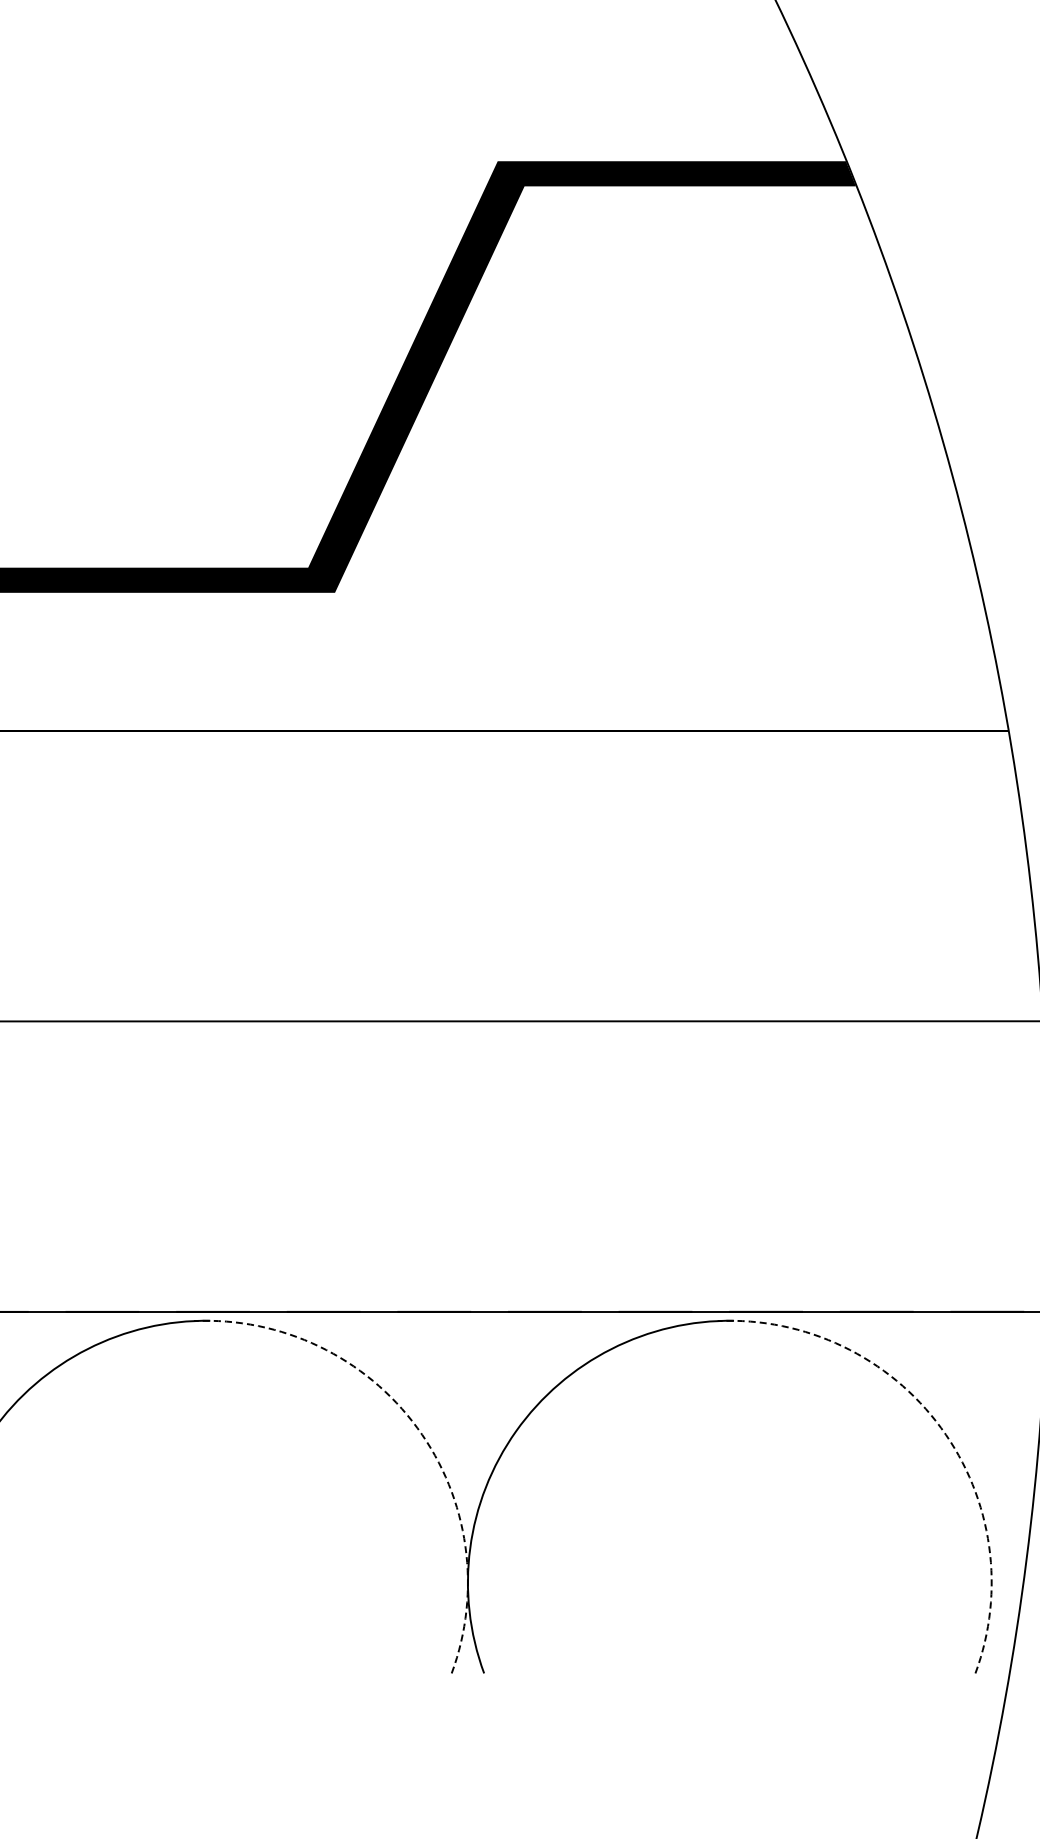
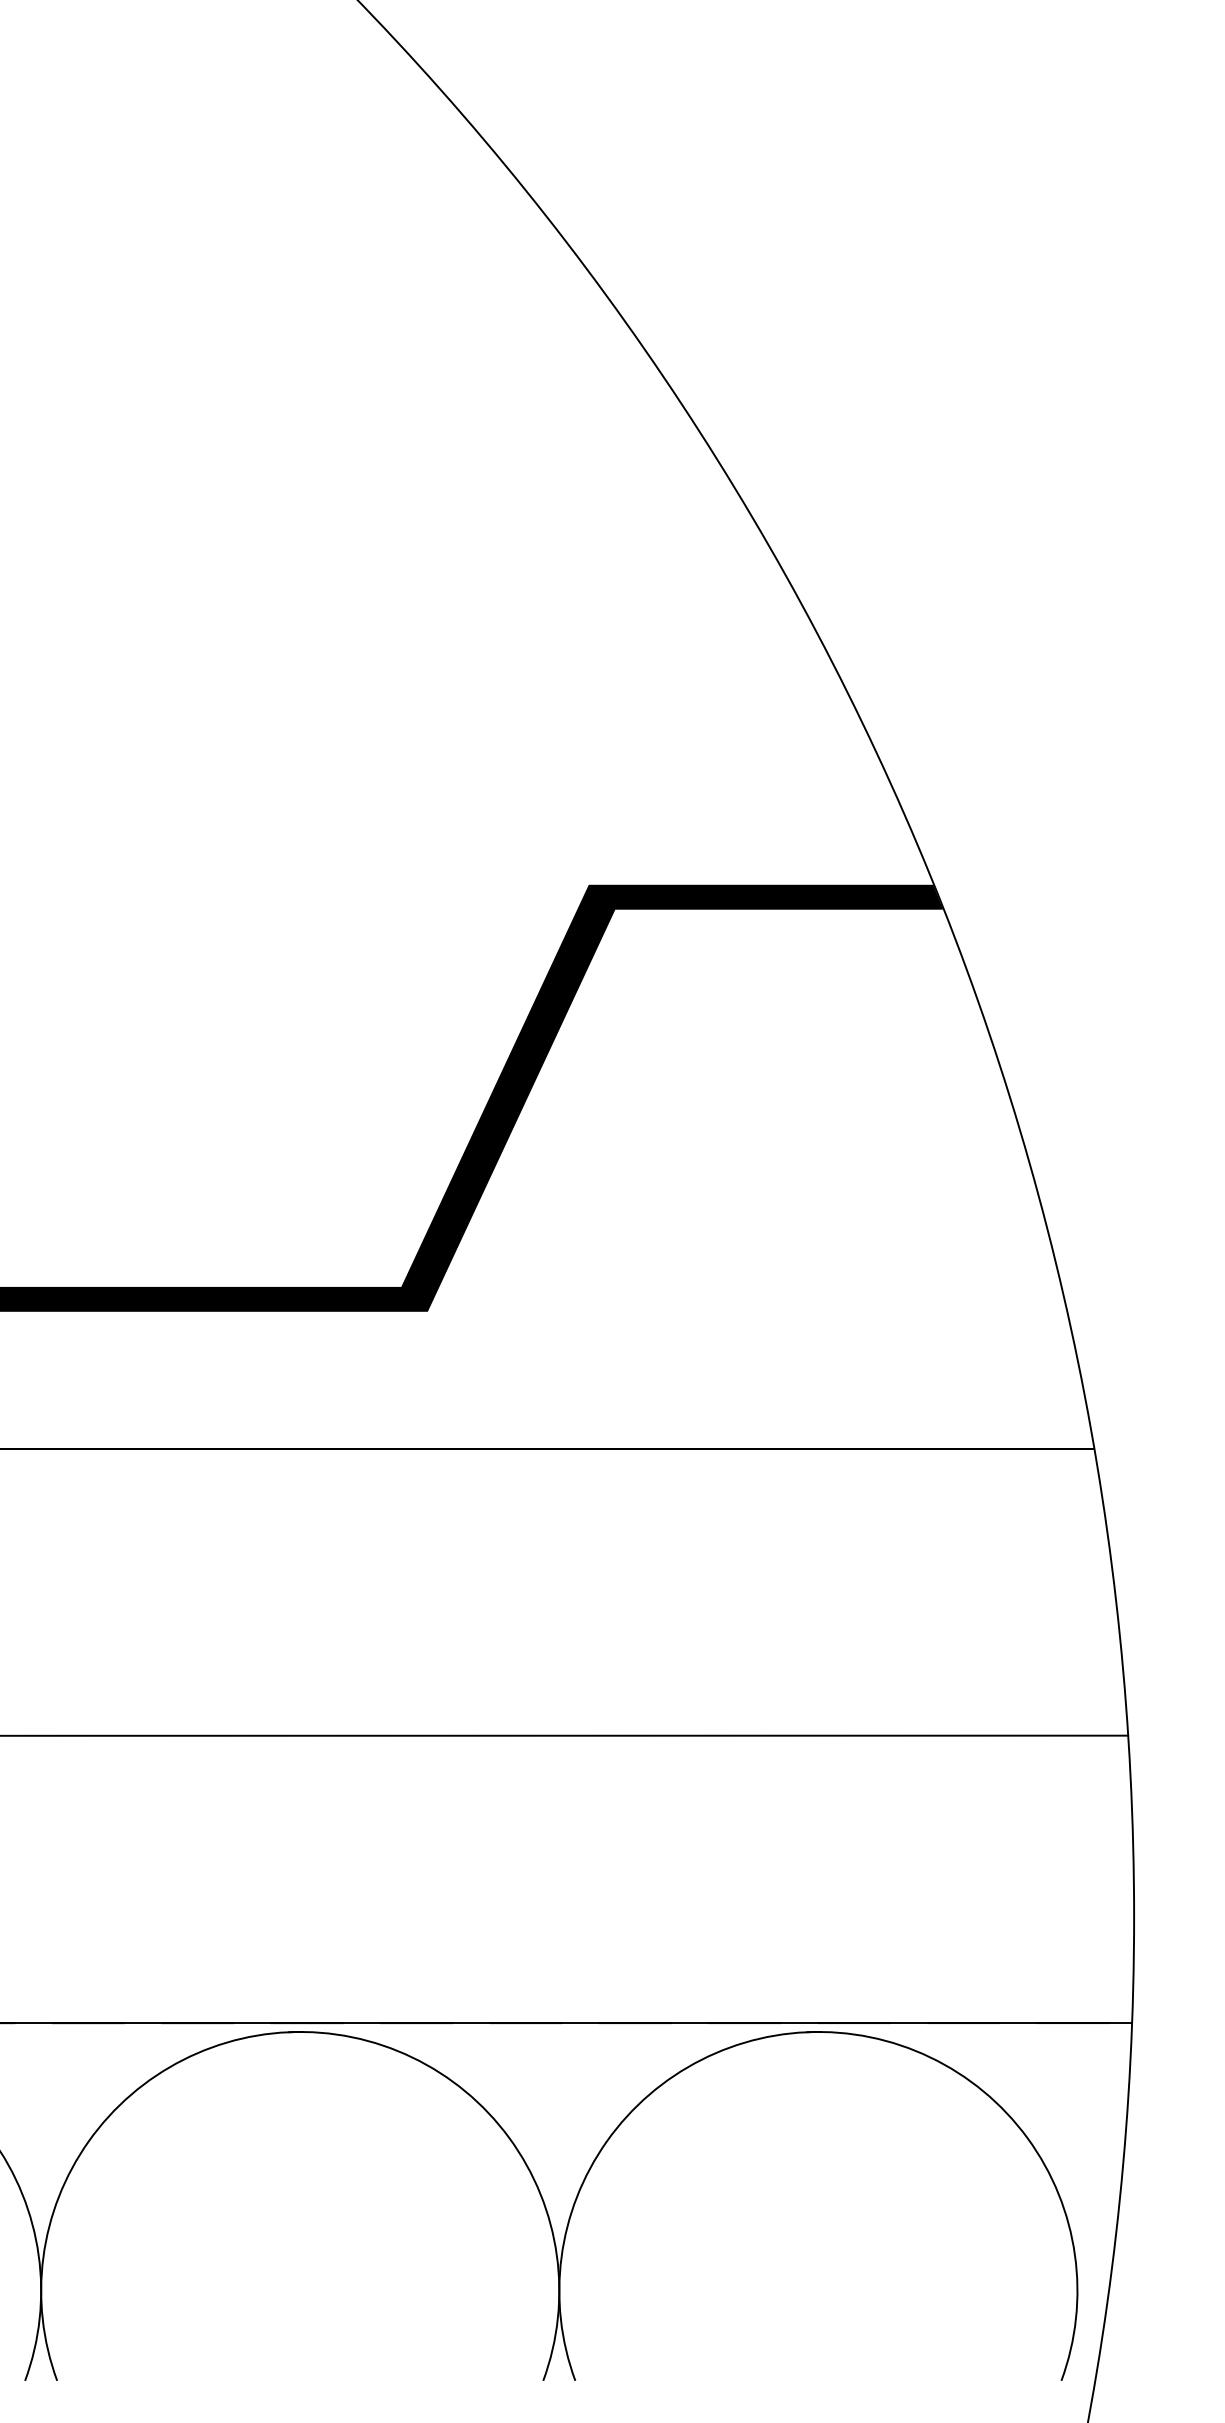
arc: (417, 1428) -> (509, 2138), dashed -> solid
arc: (941, 1428) -> (1027, 2138), dashed -> solid

